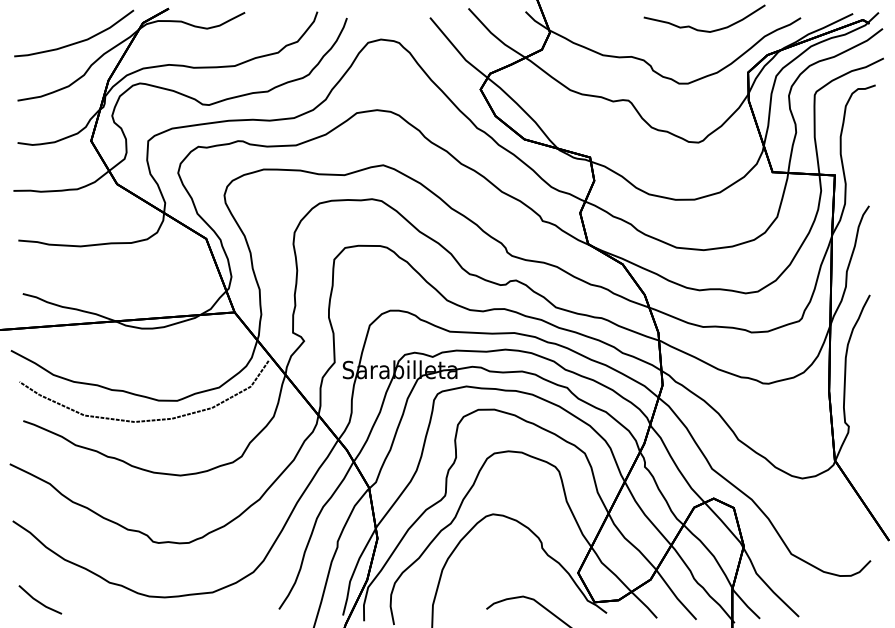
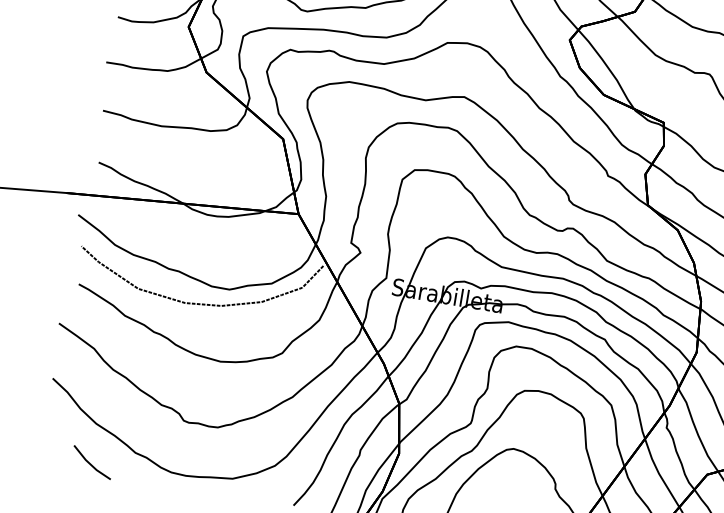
line: (38, 600) -> (90, 462), moved

